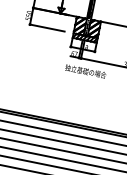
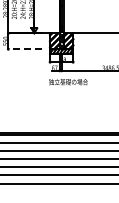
line: (46, 28) -> (24, 49), solid -> dashed

